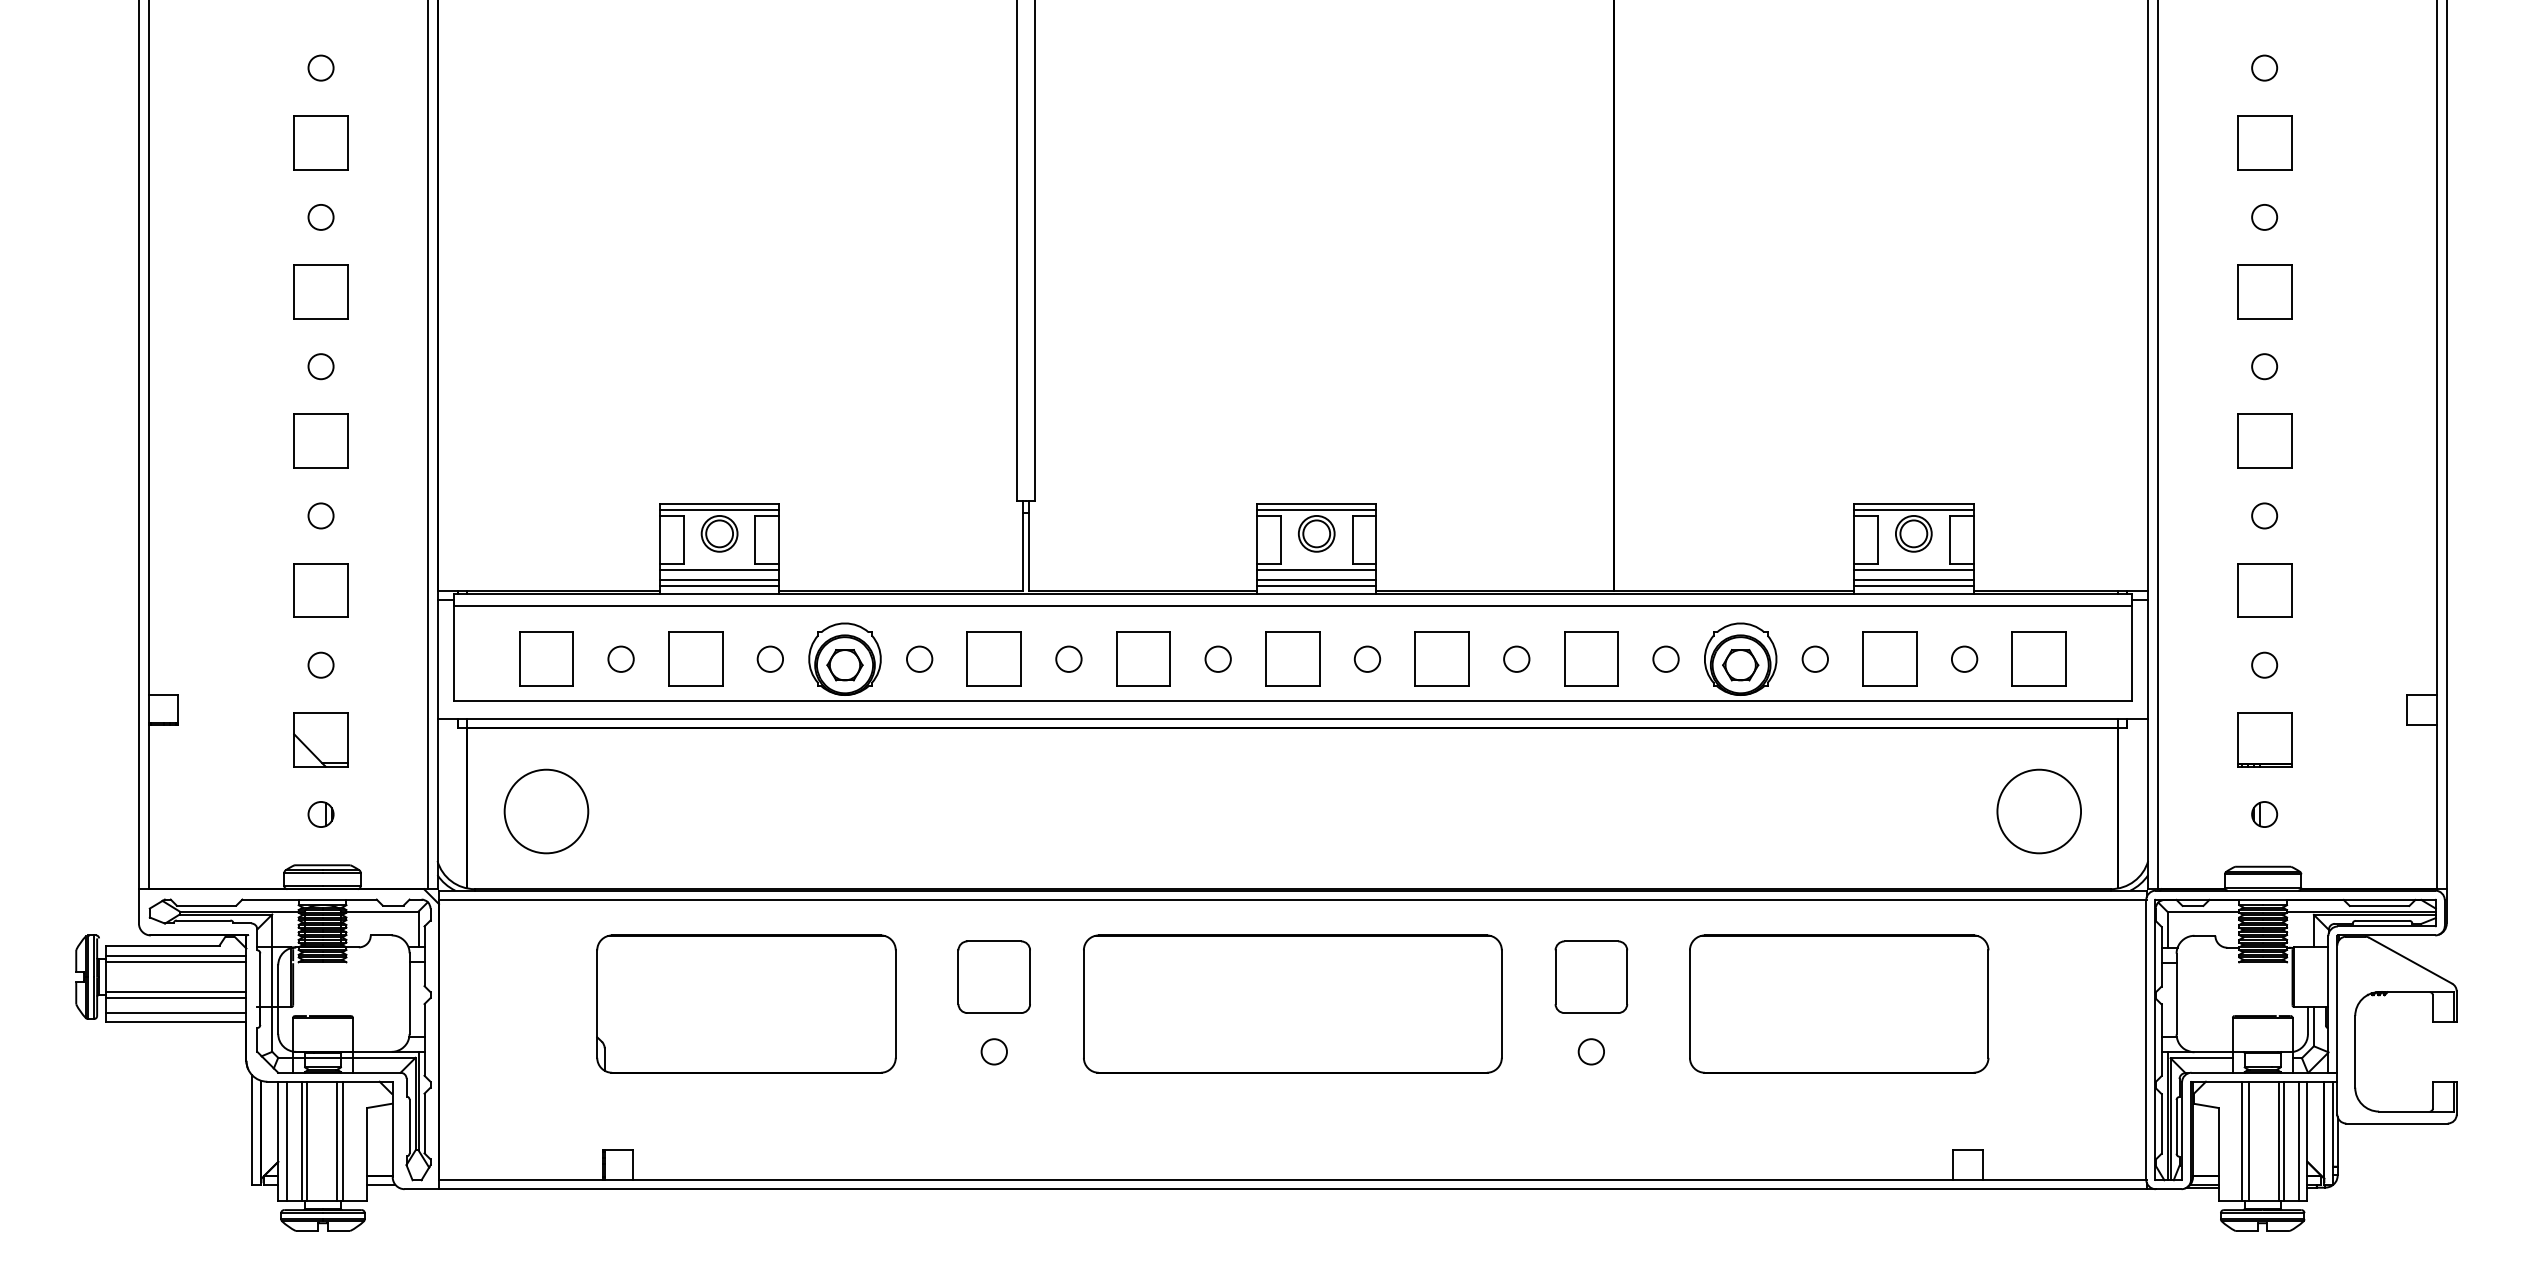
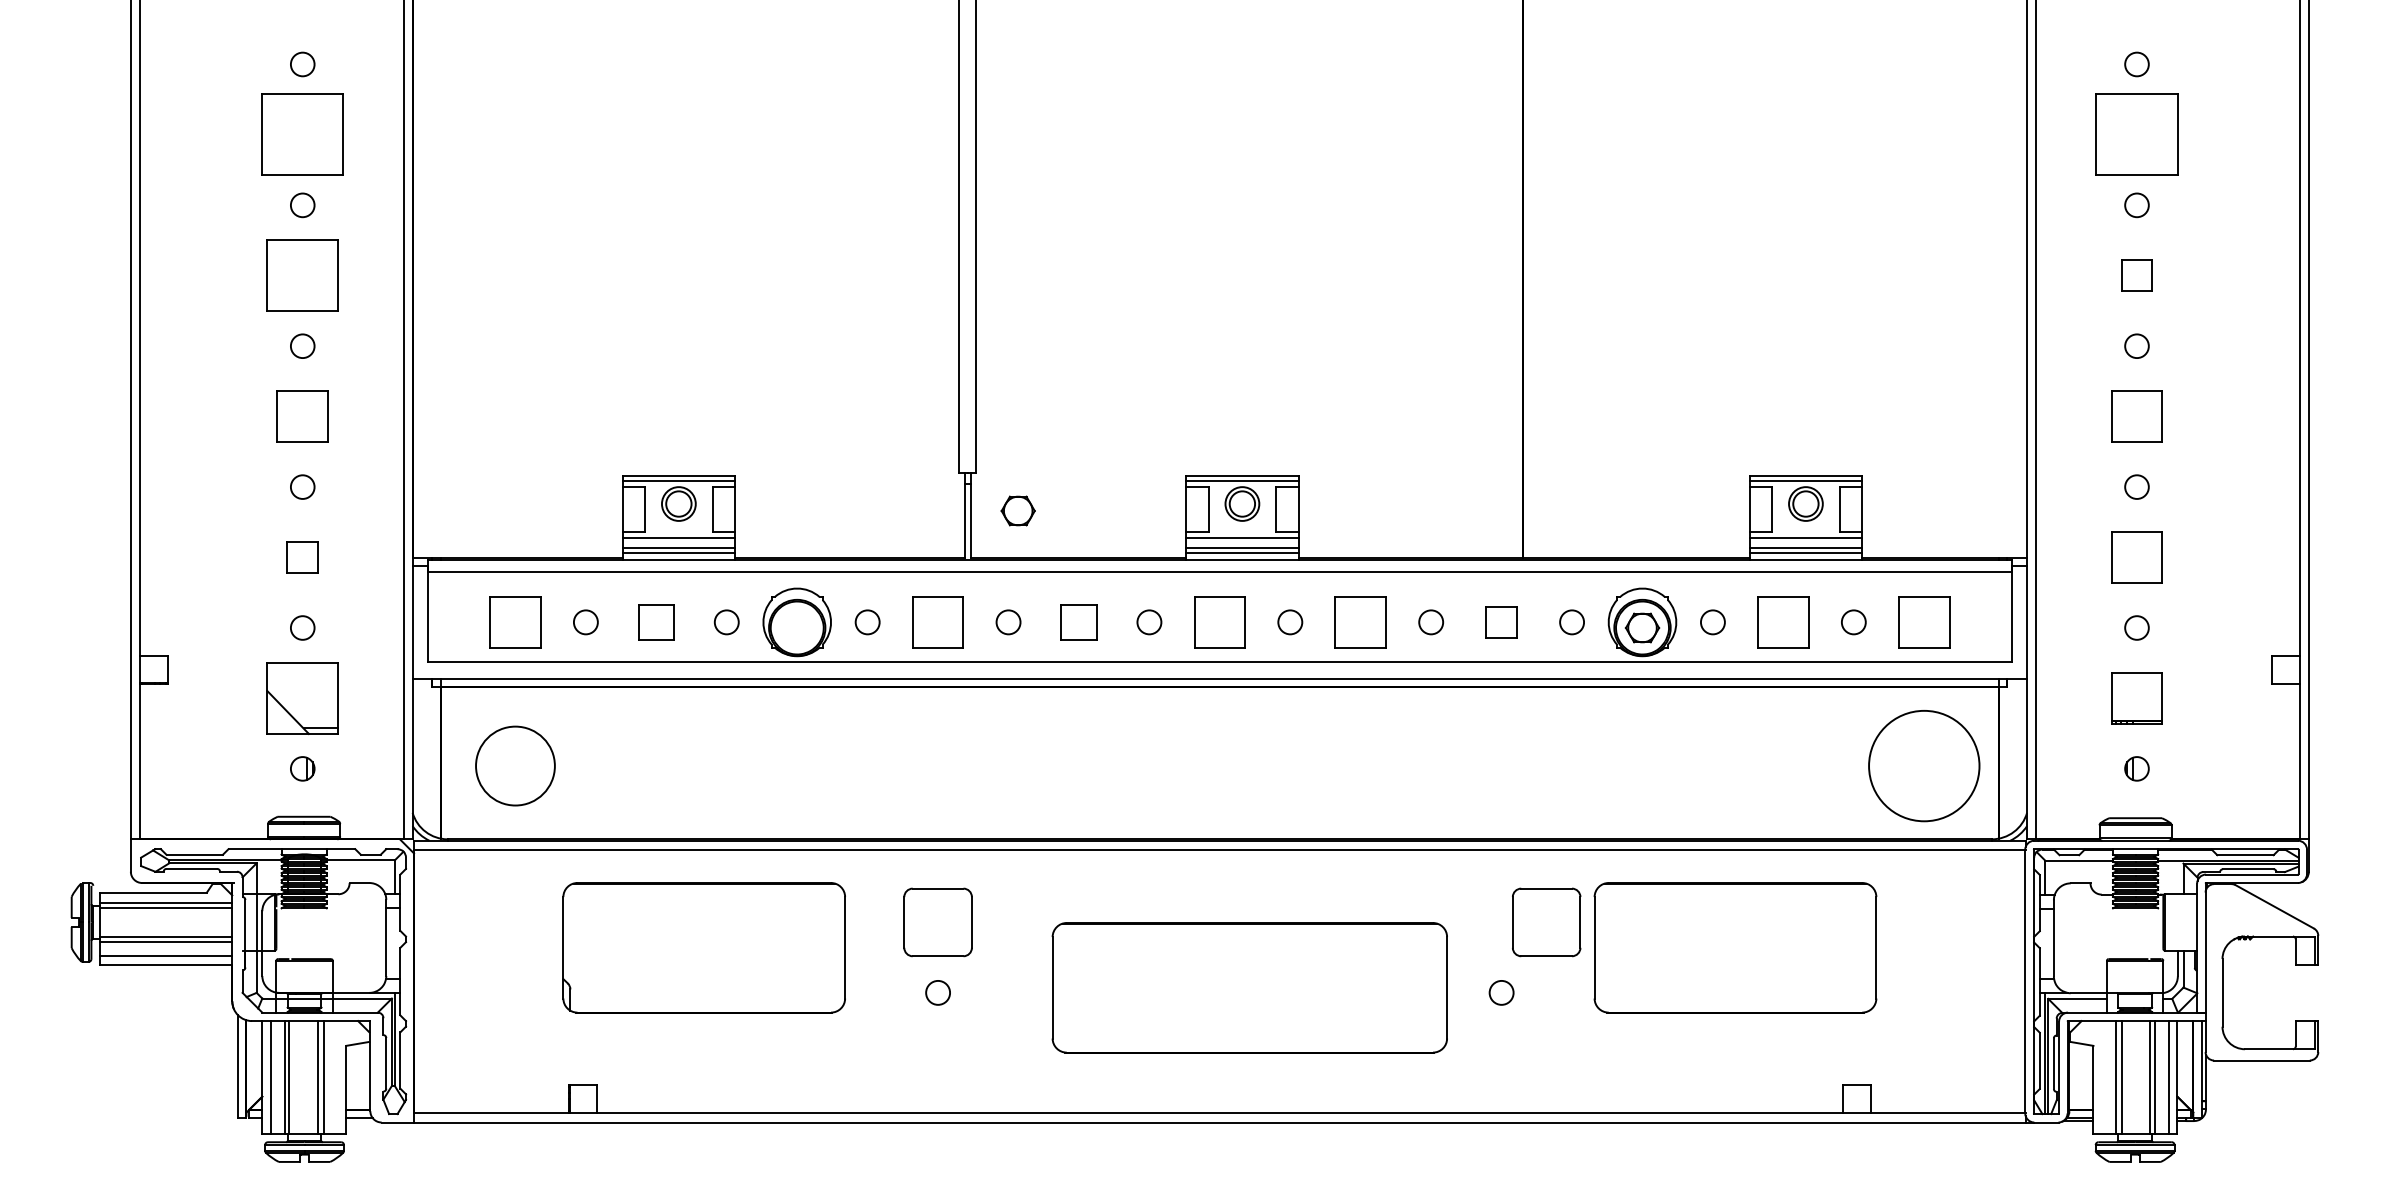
part: (320, 142) -> (302, 134), size x1.6
part: (2264, 142) -> (2136, 134), size x1.6
part: (320, 291) -> (302, 275), size x1.4
part: (2264, 291) -> (2136, 275), size x0.6
part: (320, 590) -> (302, 557), size x0.6
part: (695, 659) -> (656, 622), size x0.7
part: (1143, 659) -> (1078, 622), size x0.7
part: (1591, 659) -> (1501, 622), size x0.6
part: (844, 664) -> (1017, 510), moved
part: (320, 739) -> (302, 698), size x1.4
circle: (2038, 810) -> (1923, 765), size x1.4
part: (1591, 977) -> (1546, 922), moved
part: (1292, 1003) -> (1249, 987), moved

